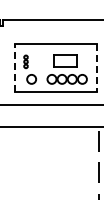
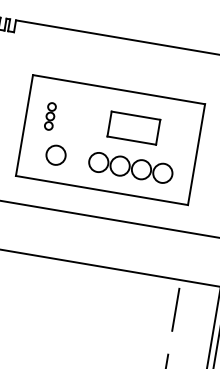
line: (14, 68) -> (23, 126), dashed -> solid
line: (96, 68) -> (196, 155), dashed -> solid

